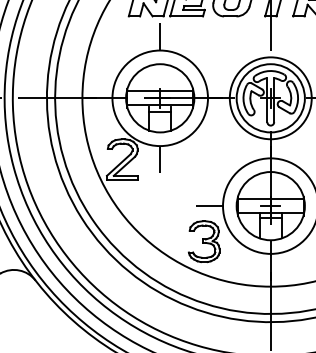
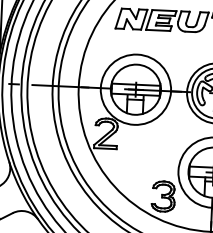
line: (160, 36) -> (138, 44), removed
line: (160, 159) -> (134, 134), removed
line: (209, 206) -> (168, 170), removed

